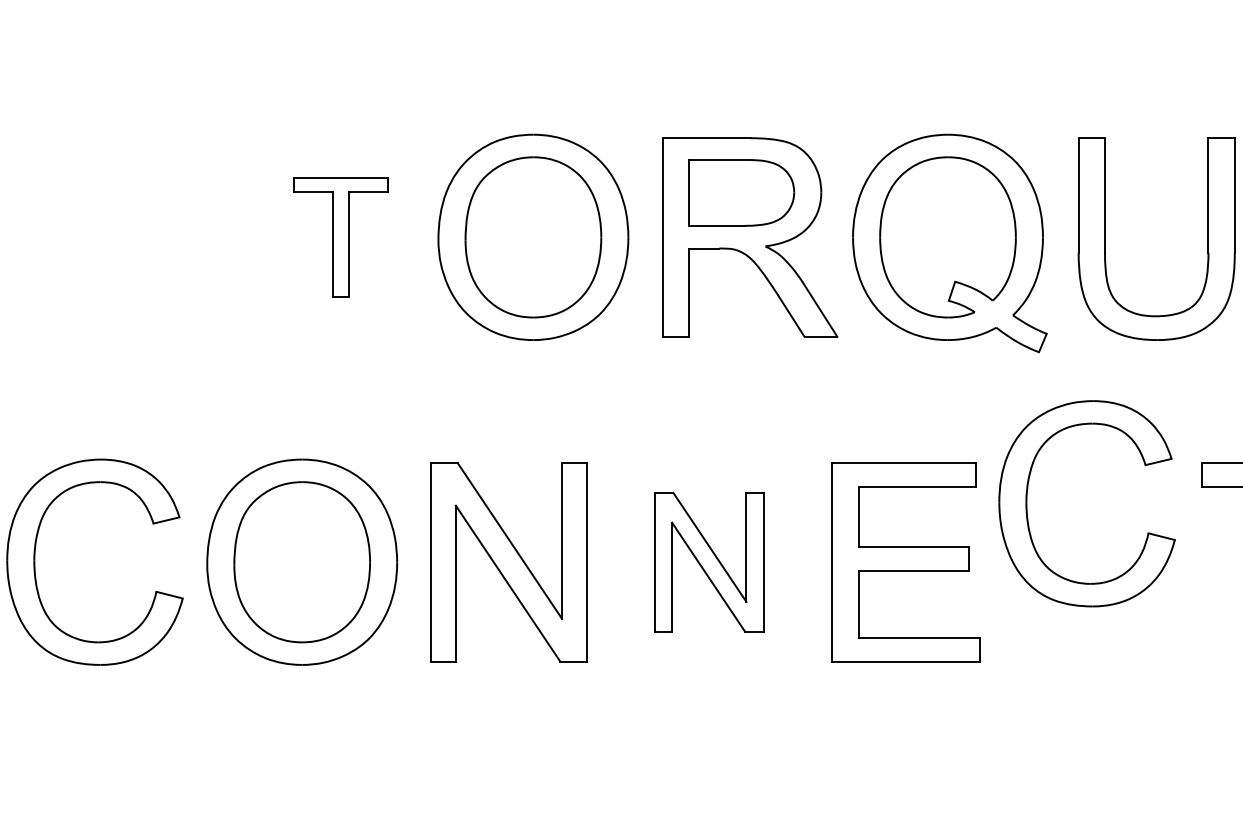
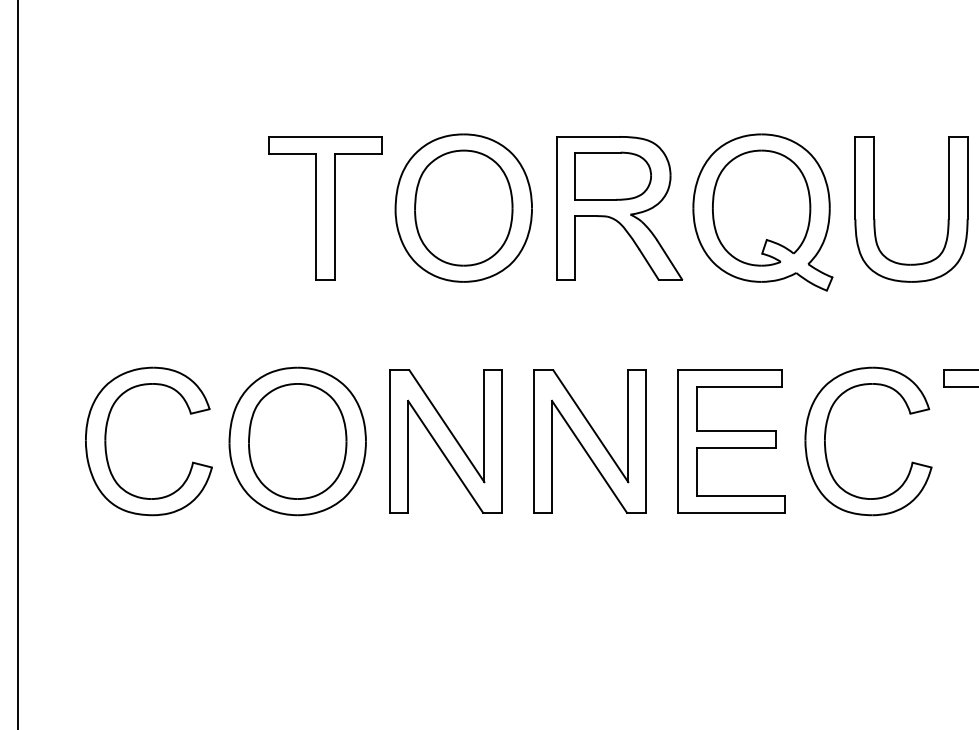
part: (340, 237) -> (325, 208), size x1.67
part: (1028, 512) -> (826, 447), moved
part: (708, 562) -> (589, 441), size x1.43

